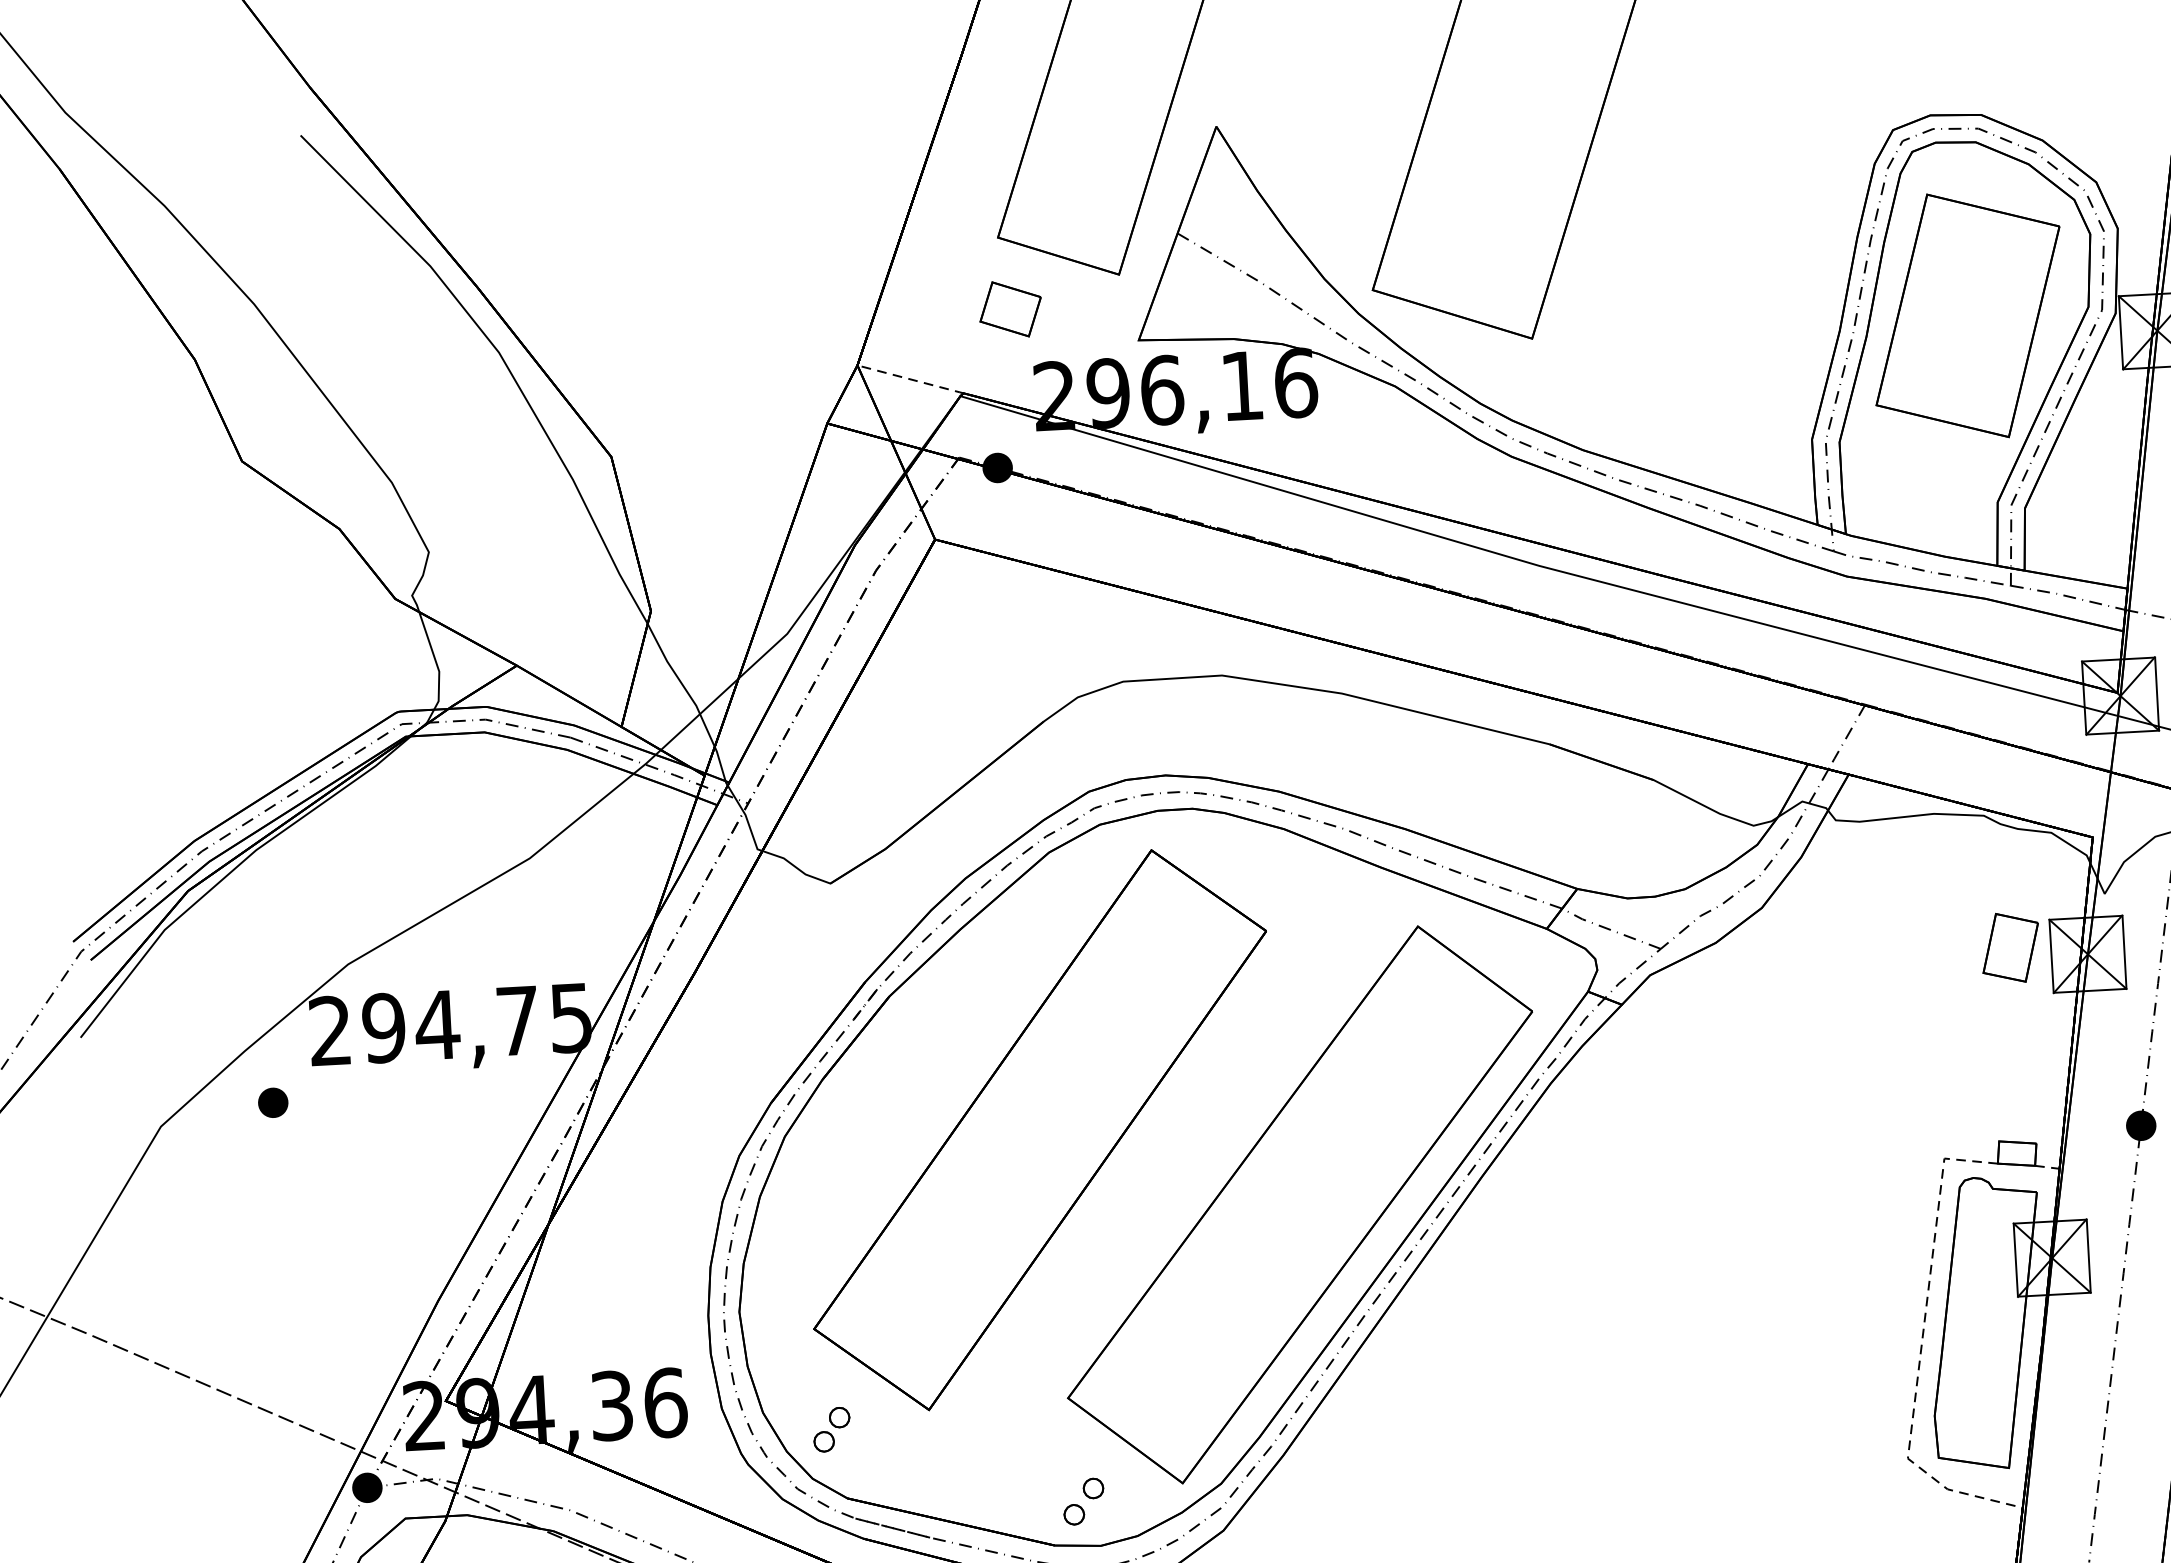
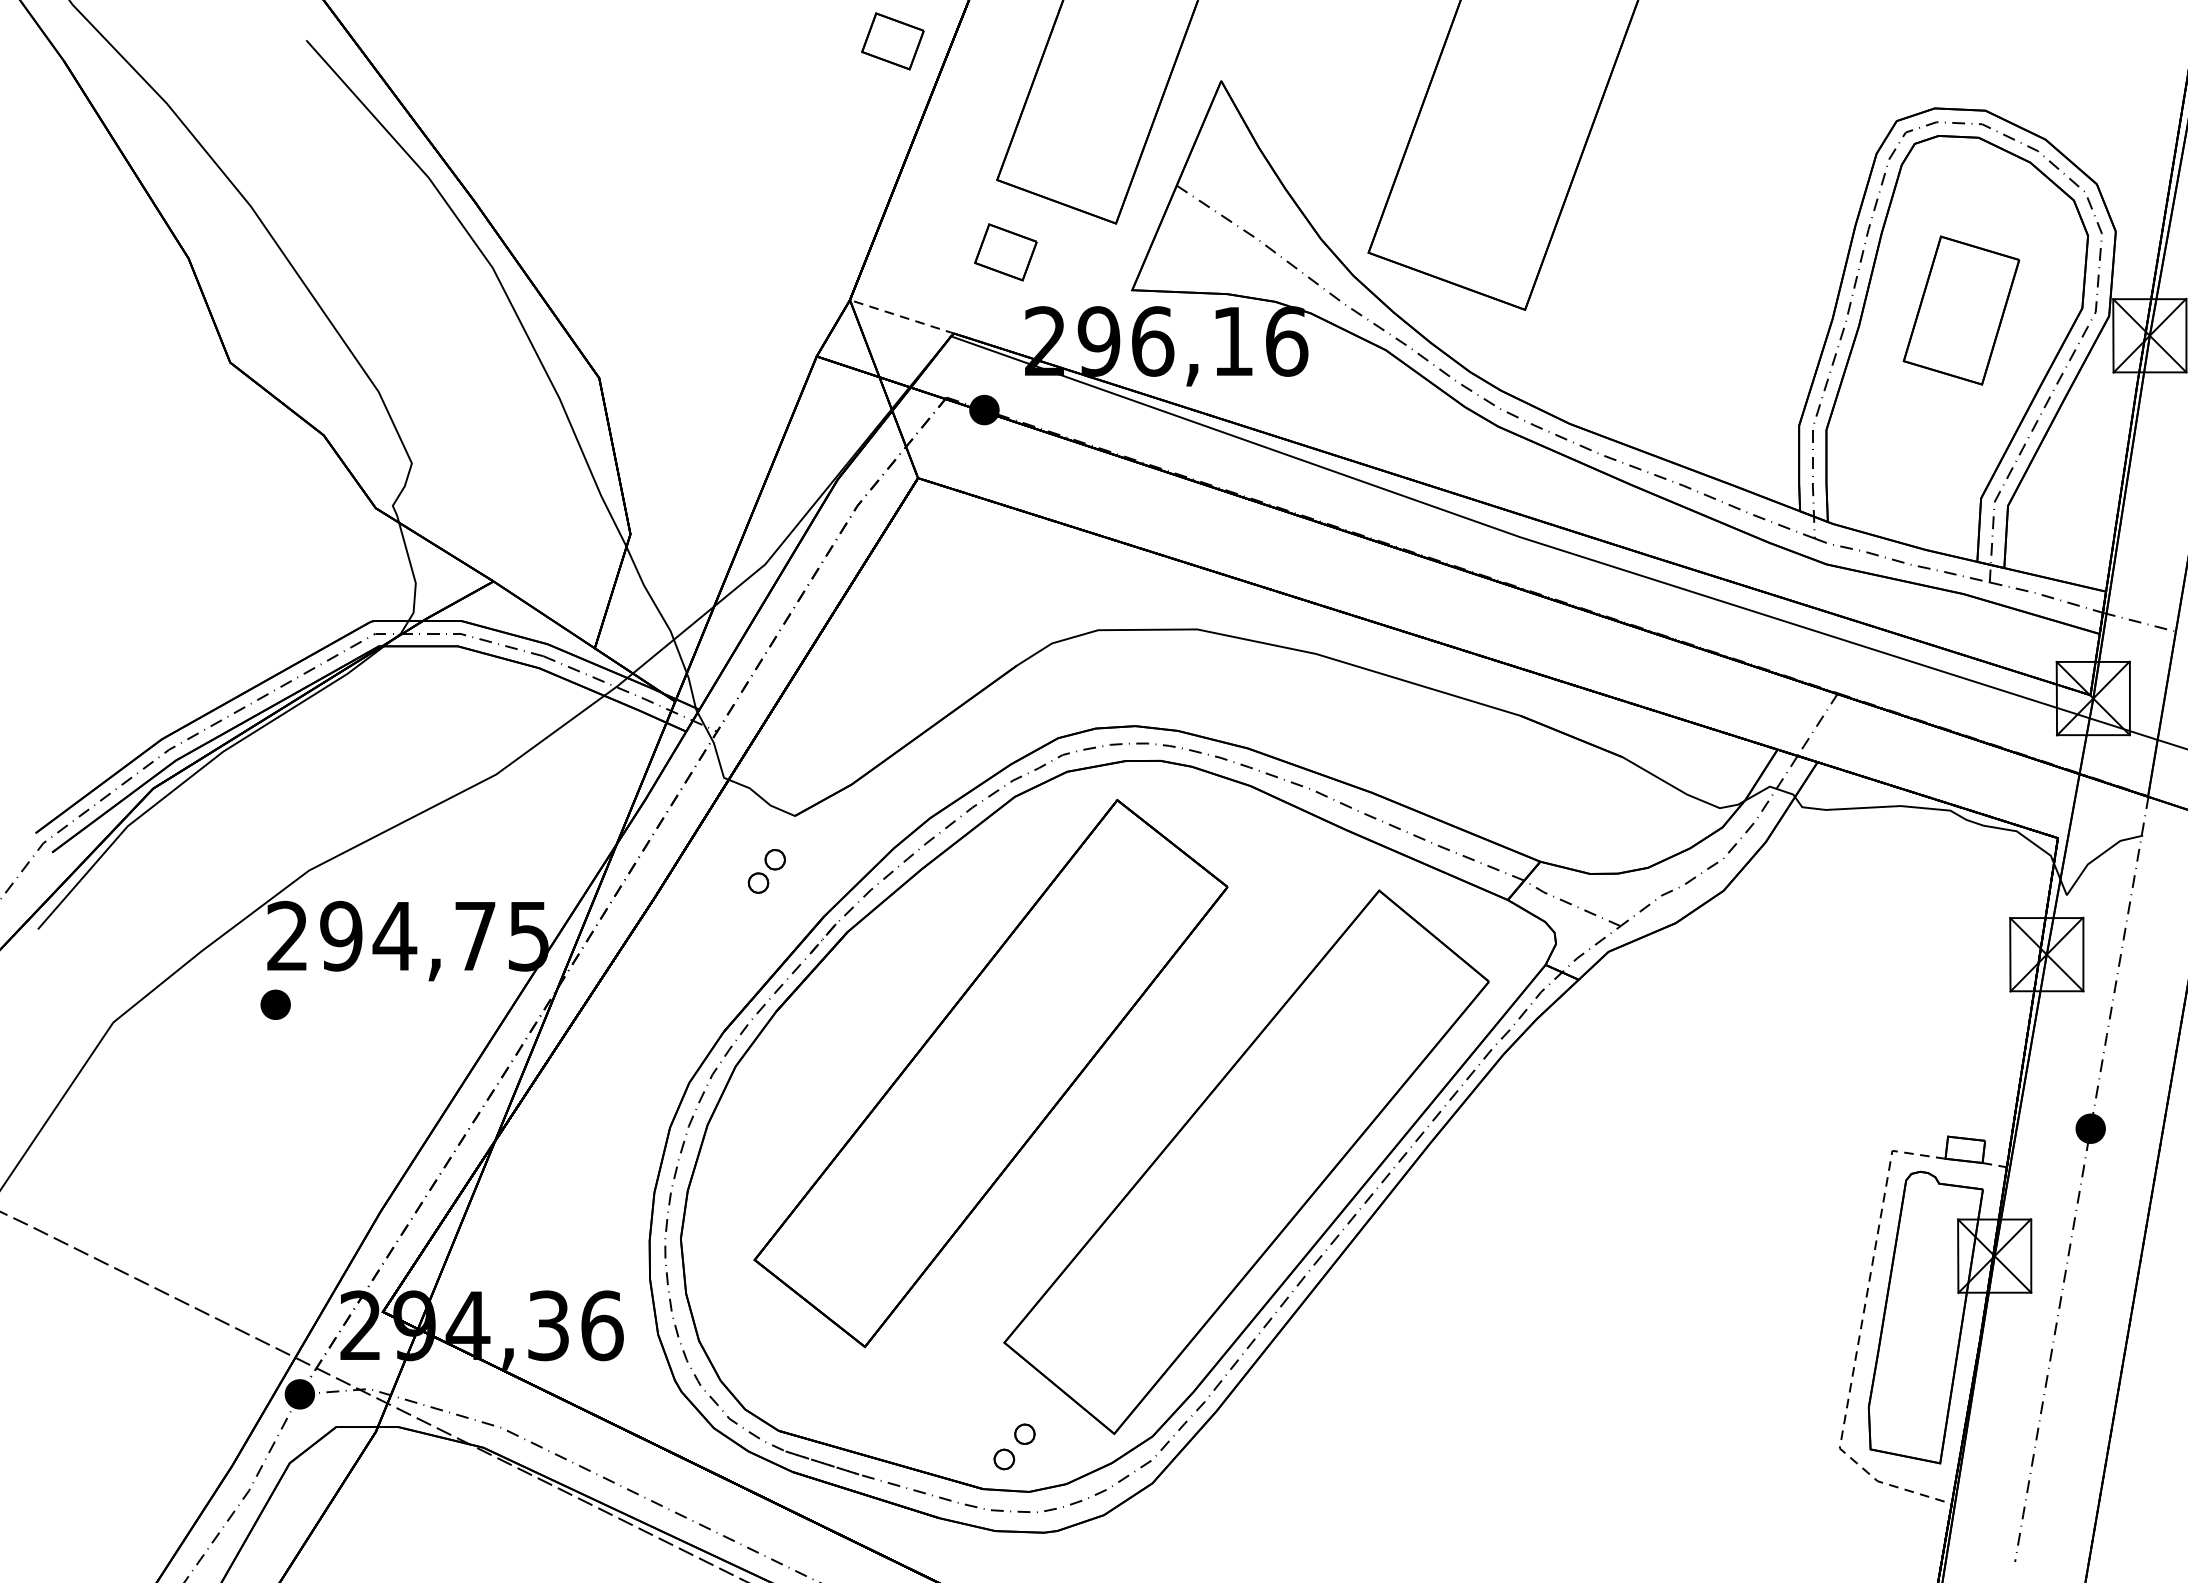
part: (885, 104) -> (892, 41), added
part: (1967, 315) -> (1961, 310), size x0.6
part: (2010, 947) -> (1969, 943), removed
part: (273, 1102) -> (275, 1004), moved
part: (831, 1429) -> (766, 871), moved

